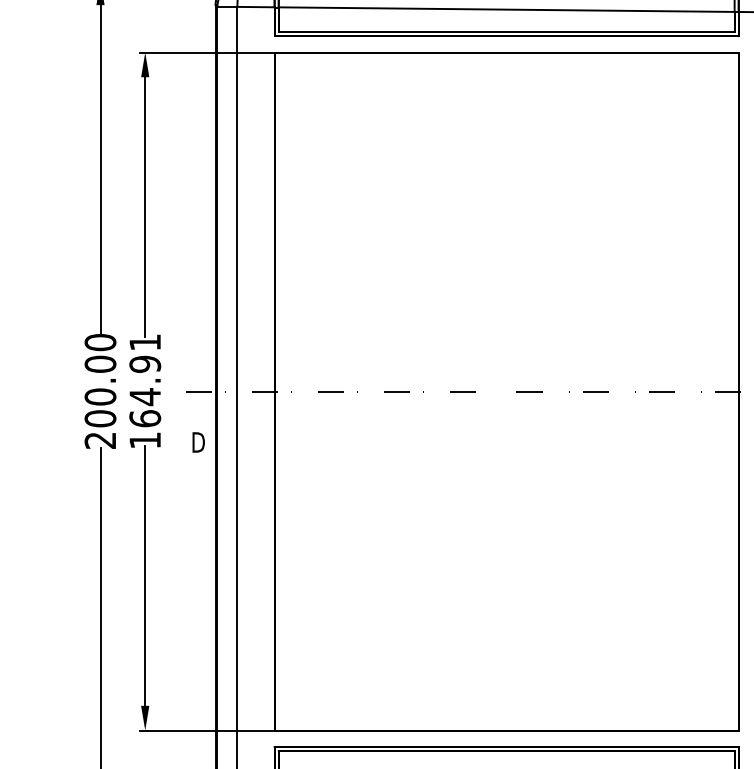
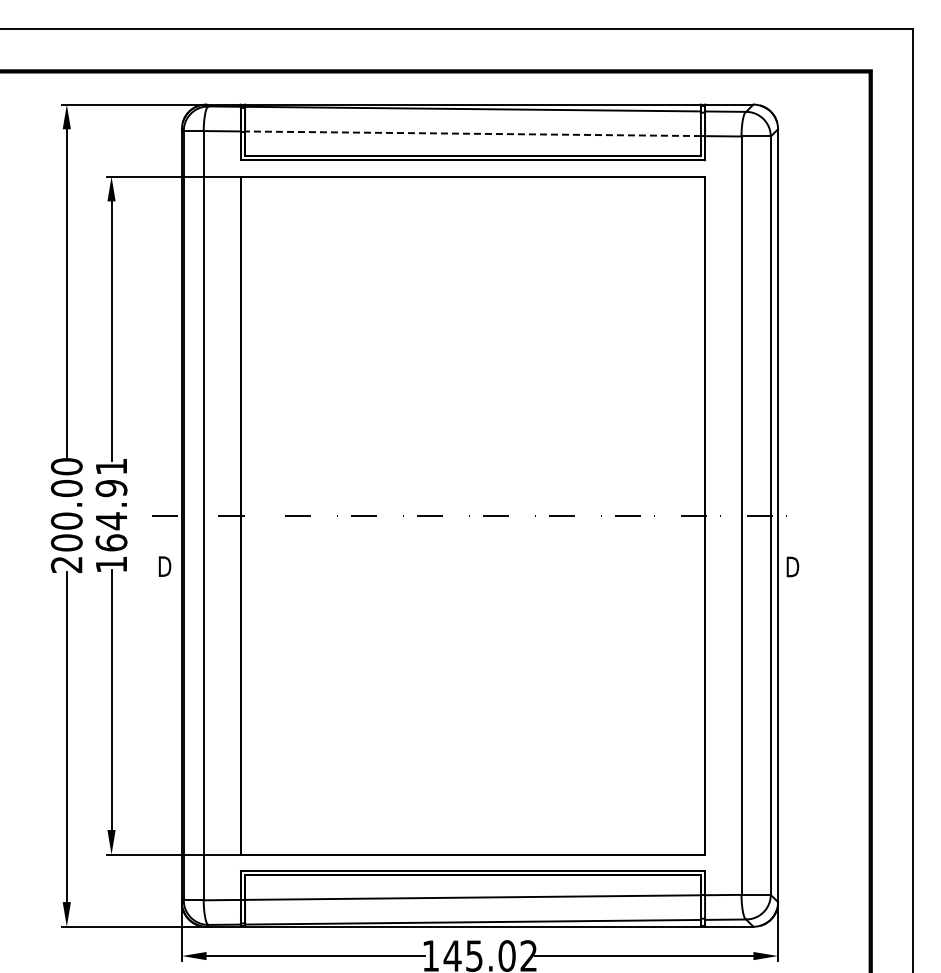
line: (507, 9) -> (473, 133), solid -> dashed

